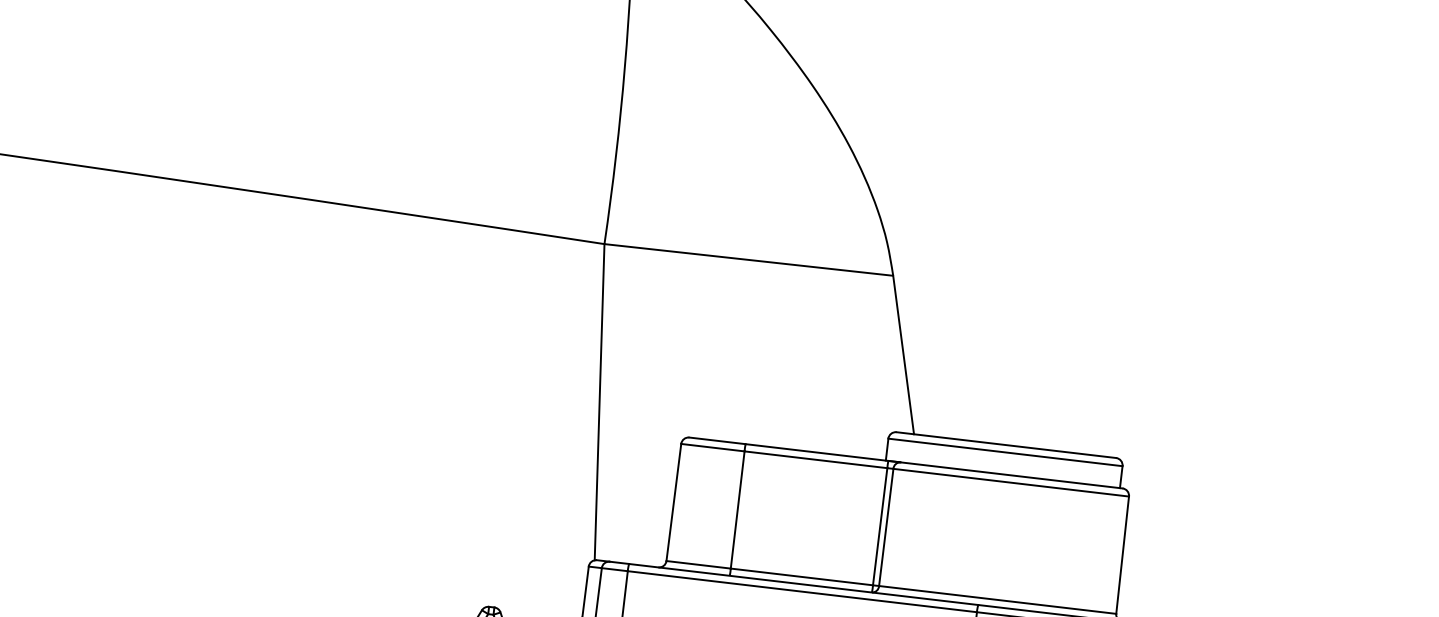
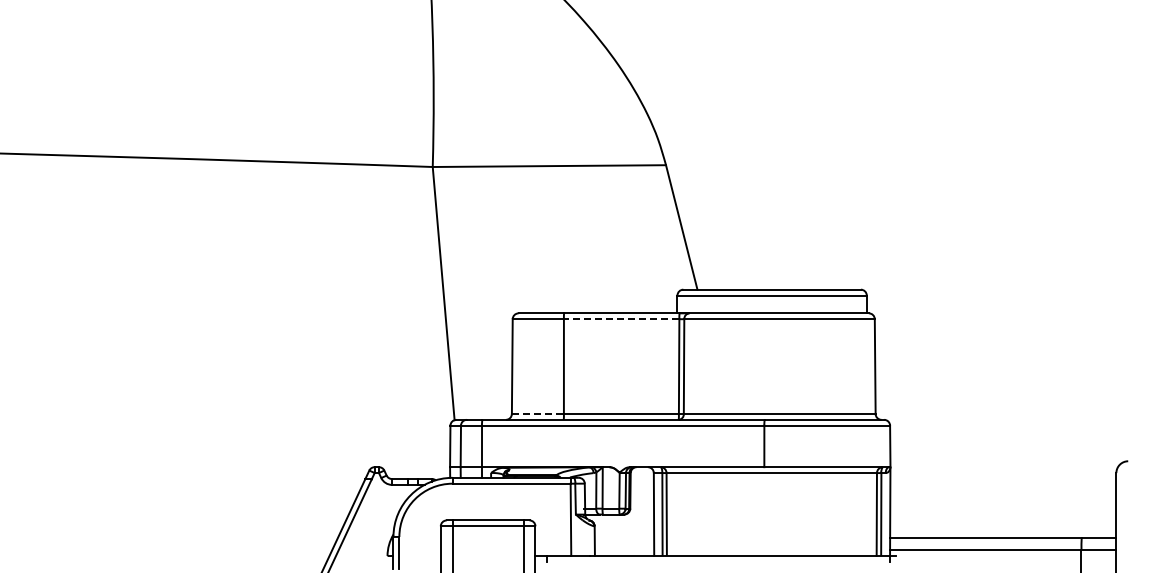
line: (815, 460) -> (621, 319), solid -> dashed
line: (699, 564) -> (538, 413), solid -> dashed

